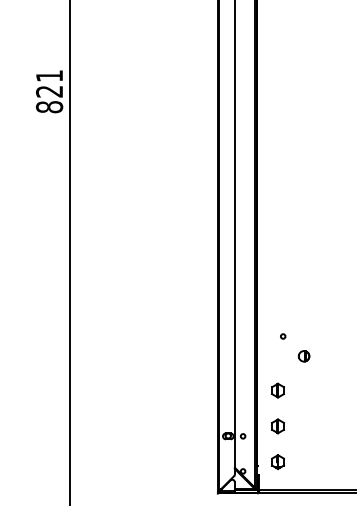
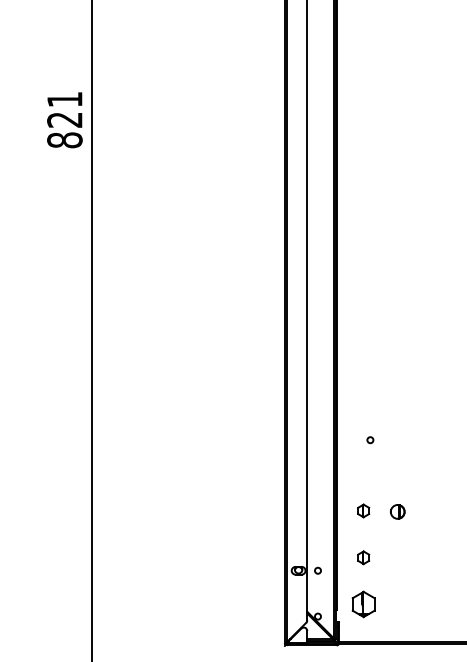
part: (303, 356) -> (396, 512), moved
part: (277, 390) -> (362, 510), size x0.7
part: (277, 426) -> (362, 557), size x0.7
part: (277, 461) -> (362, 603), size x1.4

